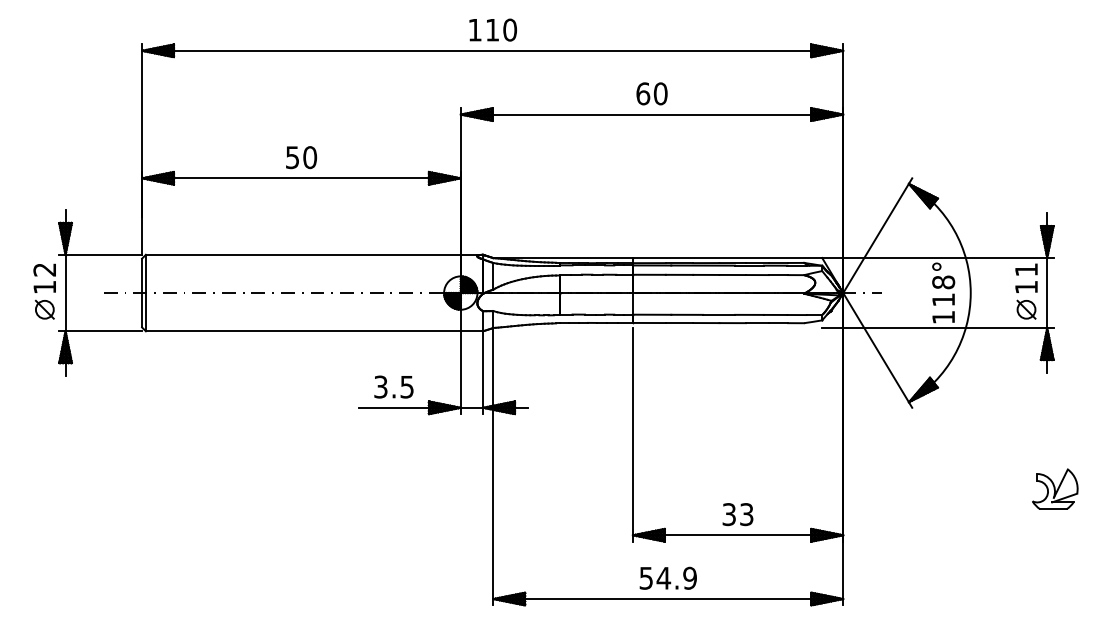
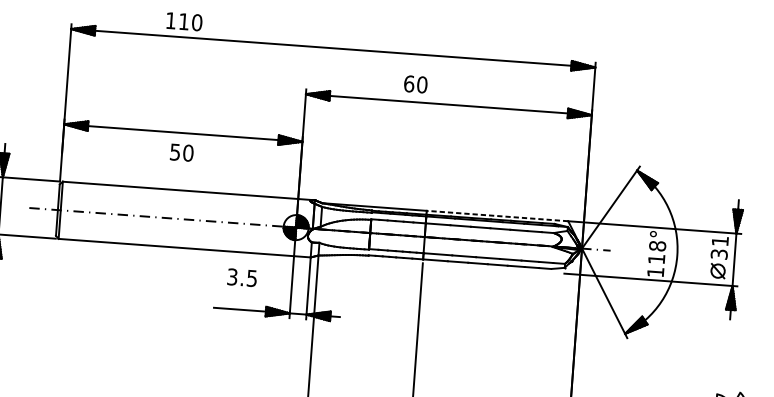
text: (492, 29) -> (184, 21), moved
text: (651, 93) -> (415, 84), moved
text: (301, 157) -> (181, 152), moved
line: (727, 258) -> (497, 216), solid -> dashed
text: (1026, 286) -> (719, 253), 11 -> 31
text: (393, 386) -> (241, 277), moved

